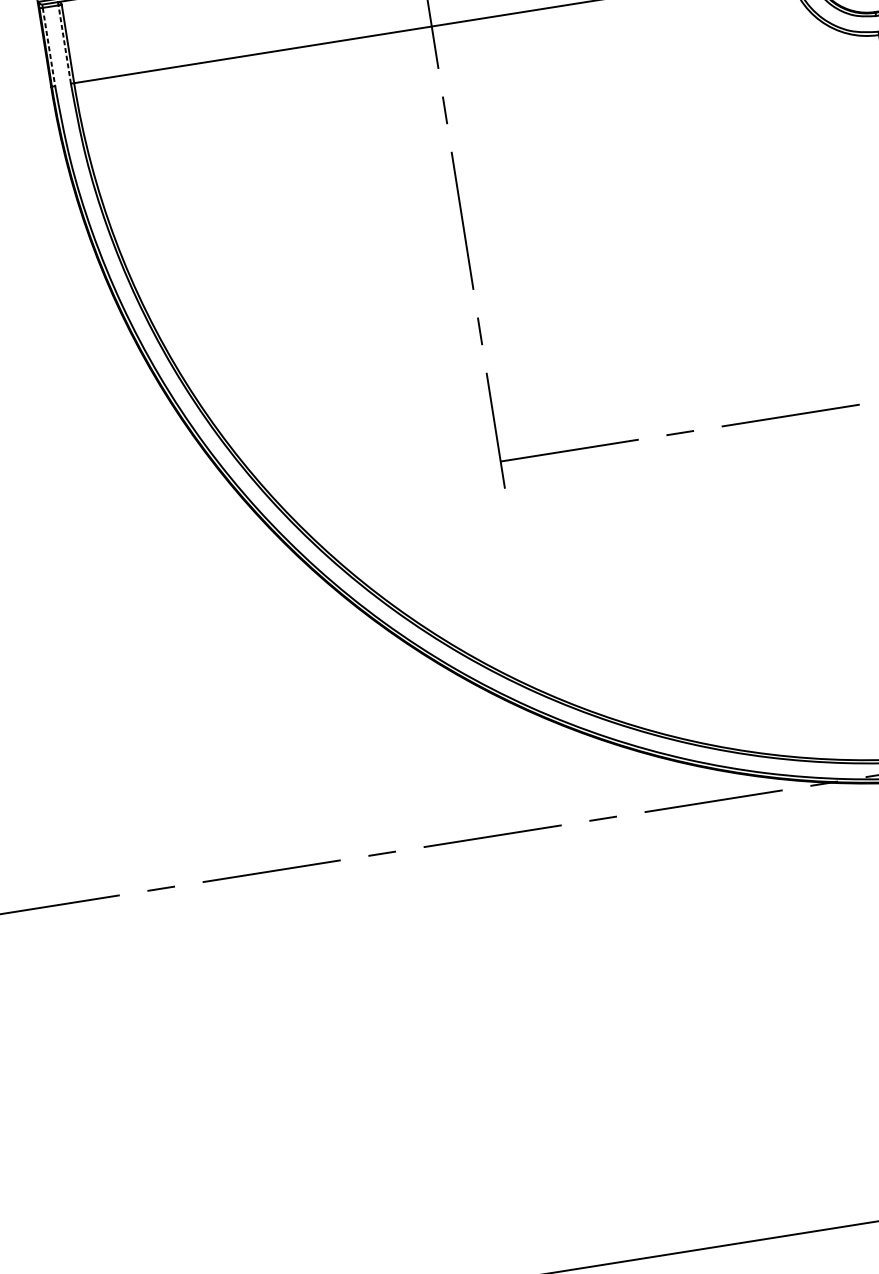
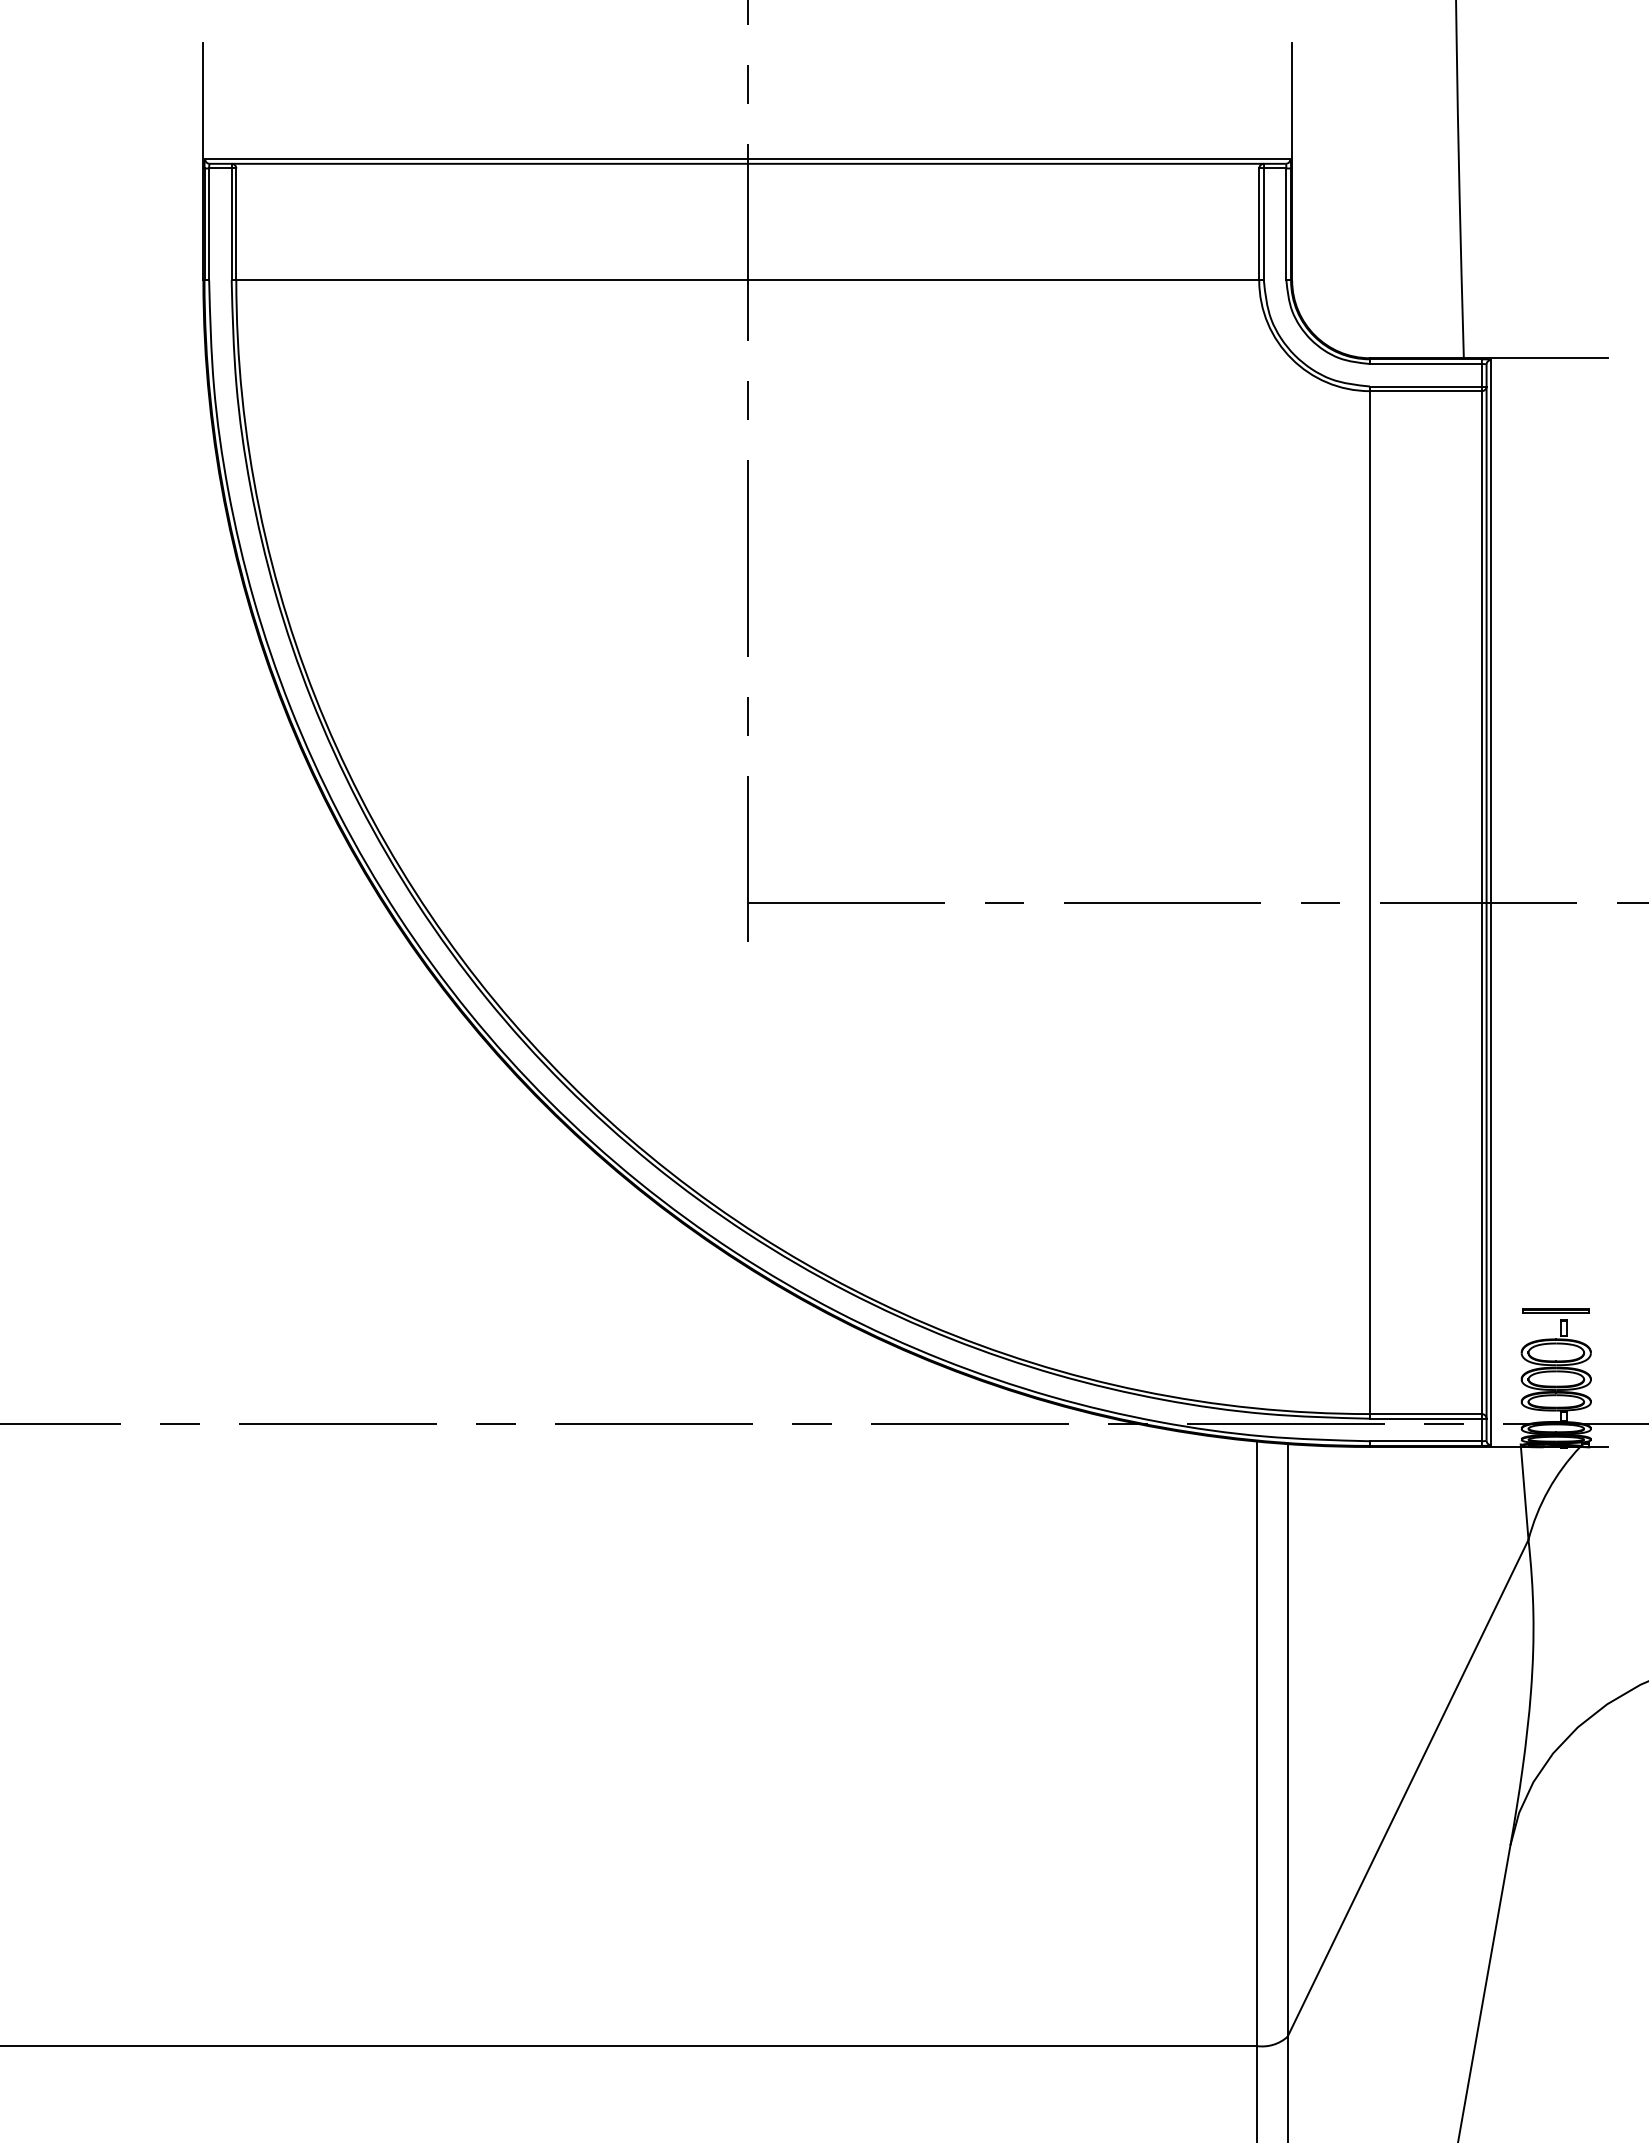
line: (64, 44) -> (231, 224), dashed -> solid
line: (49, 47) -> (209, 224), dashed -> solid

